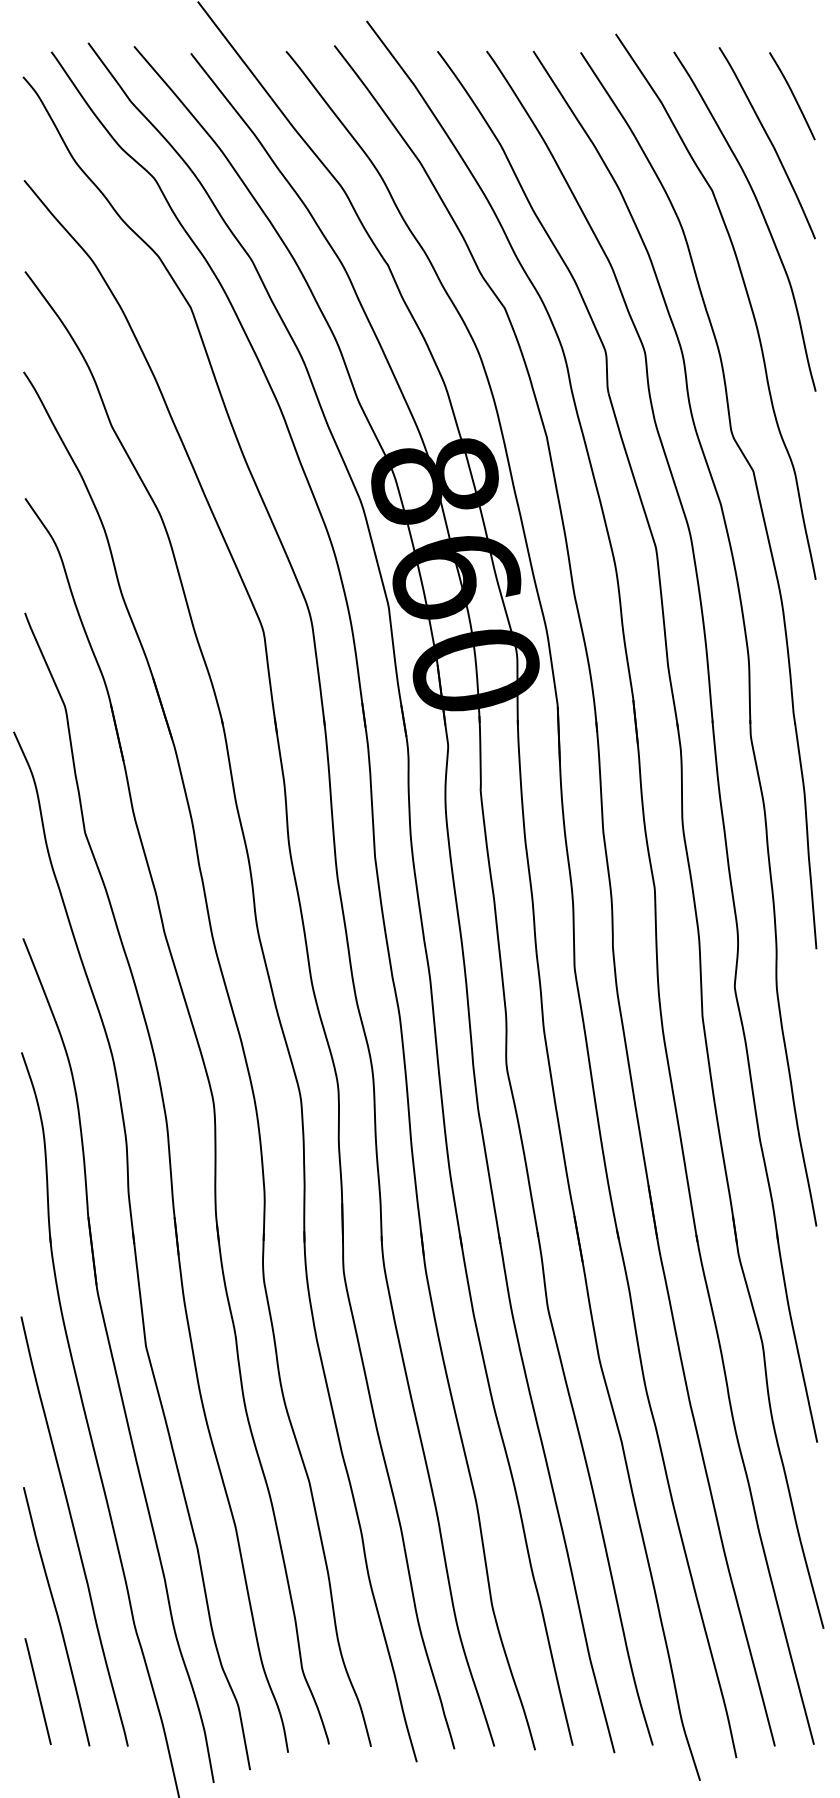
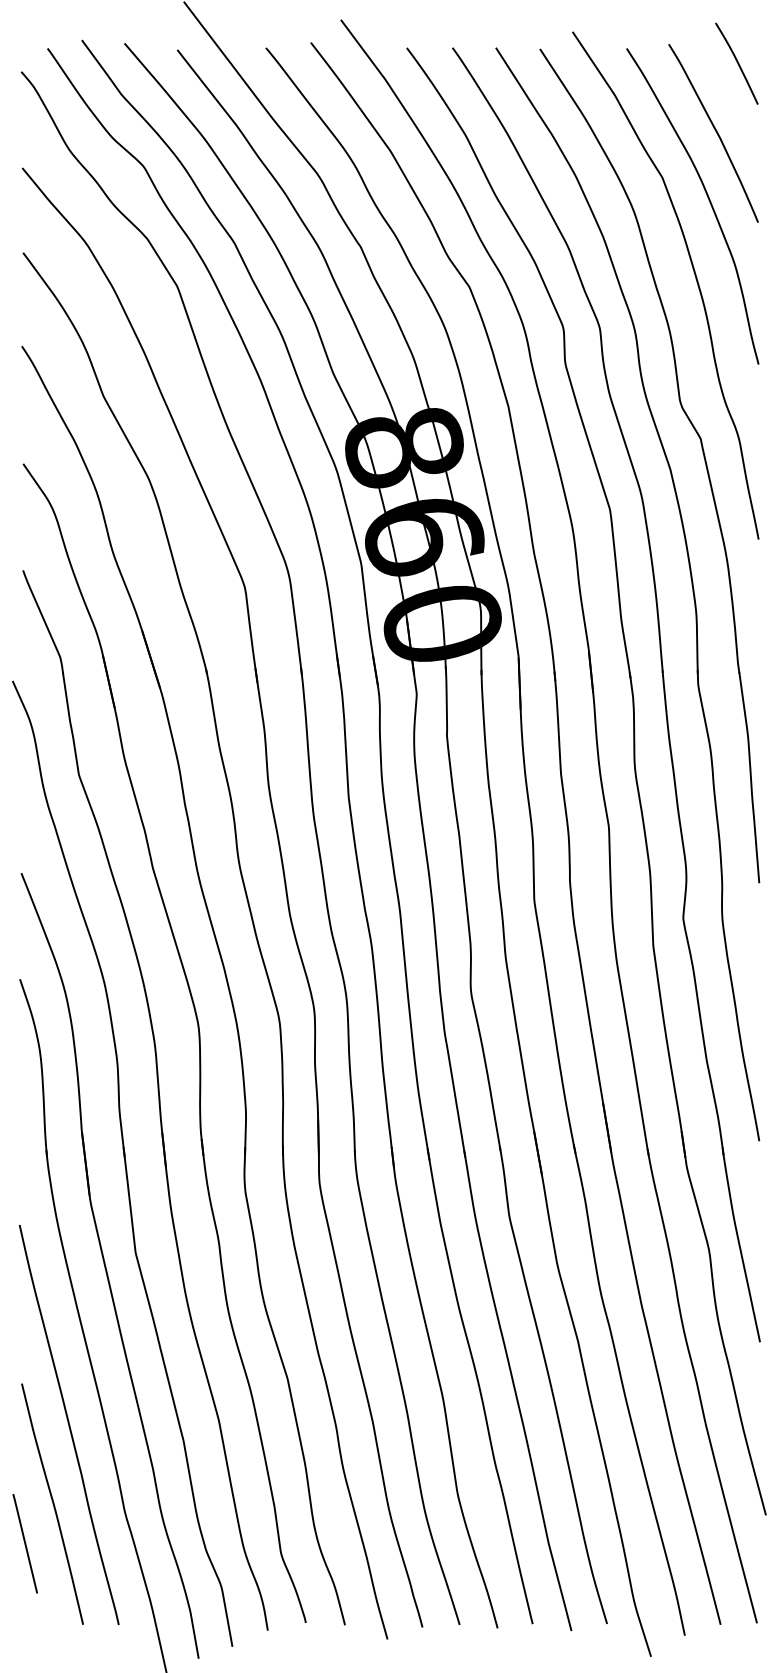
curve: (791, 94) -> (736, 62), moved
line: (37, 1691) -> (24, 1543), moved

